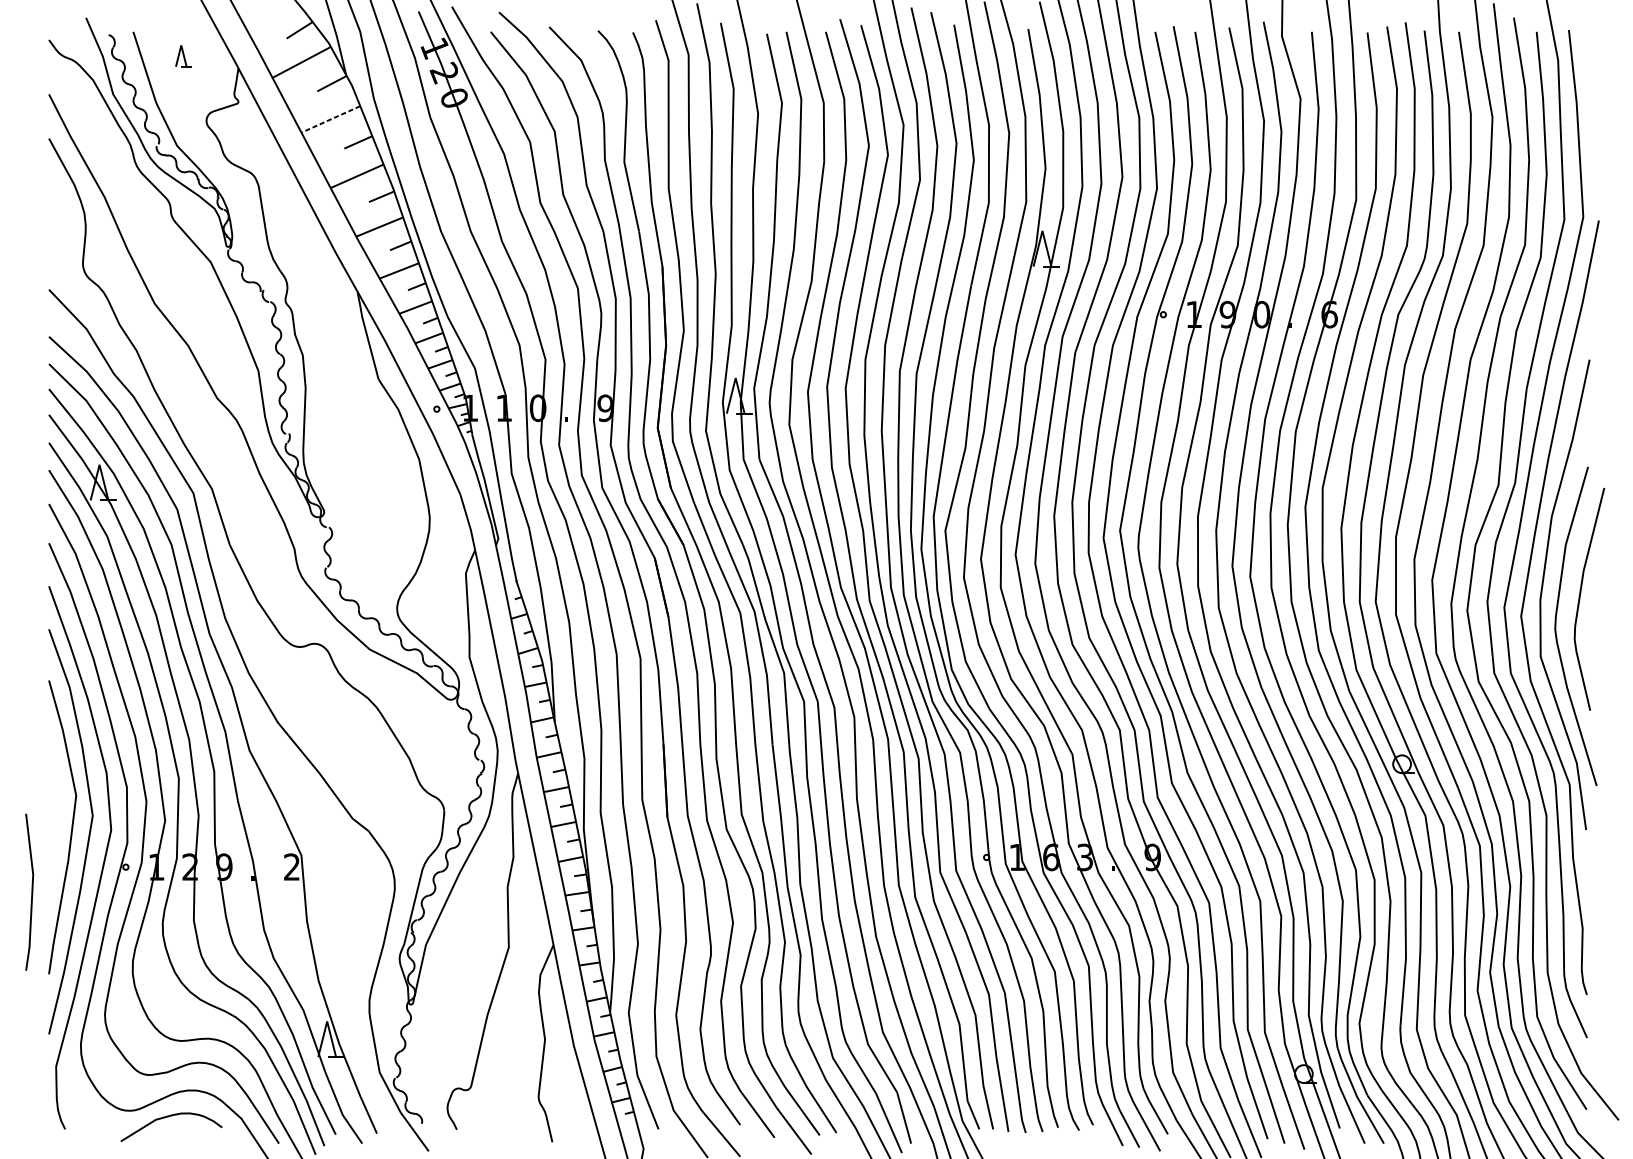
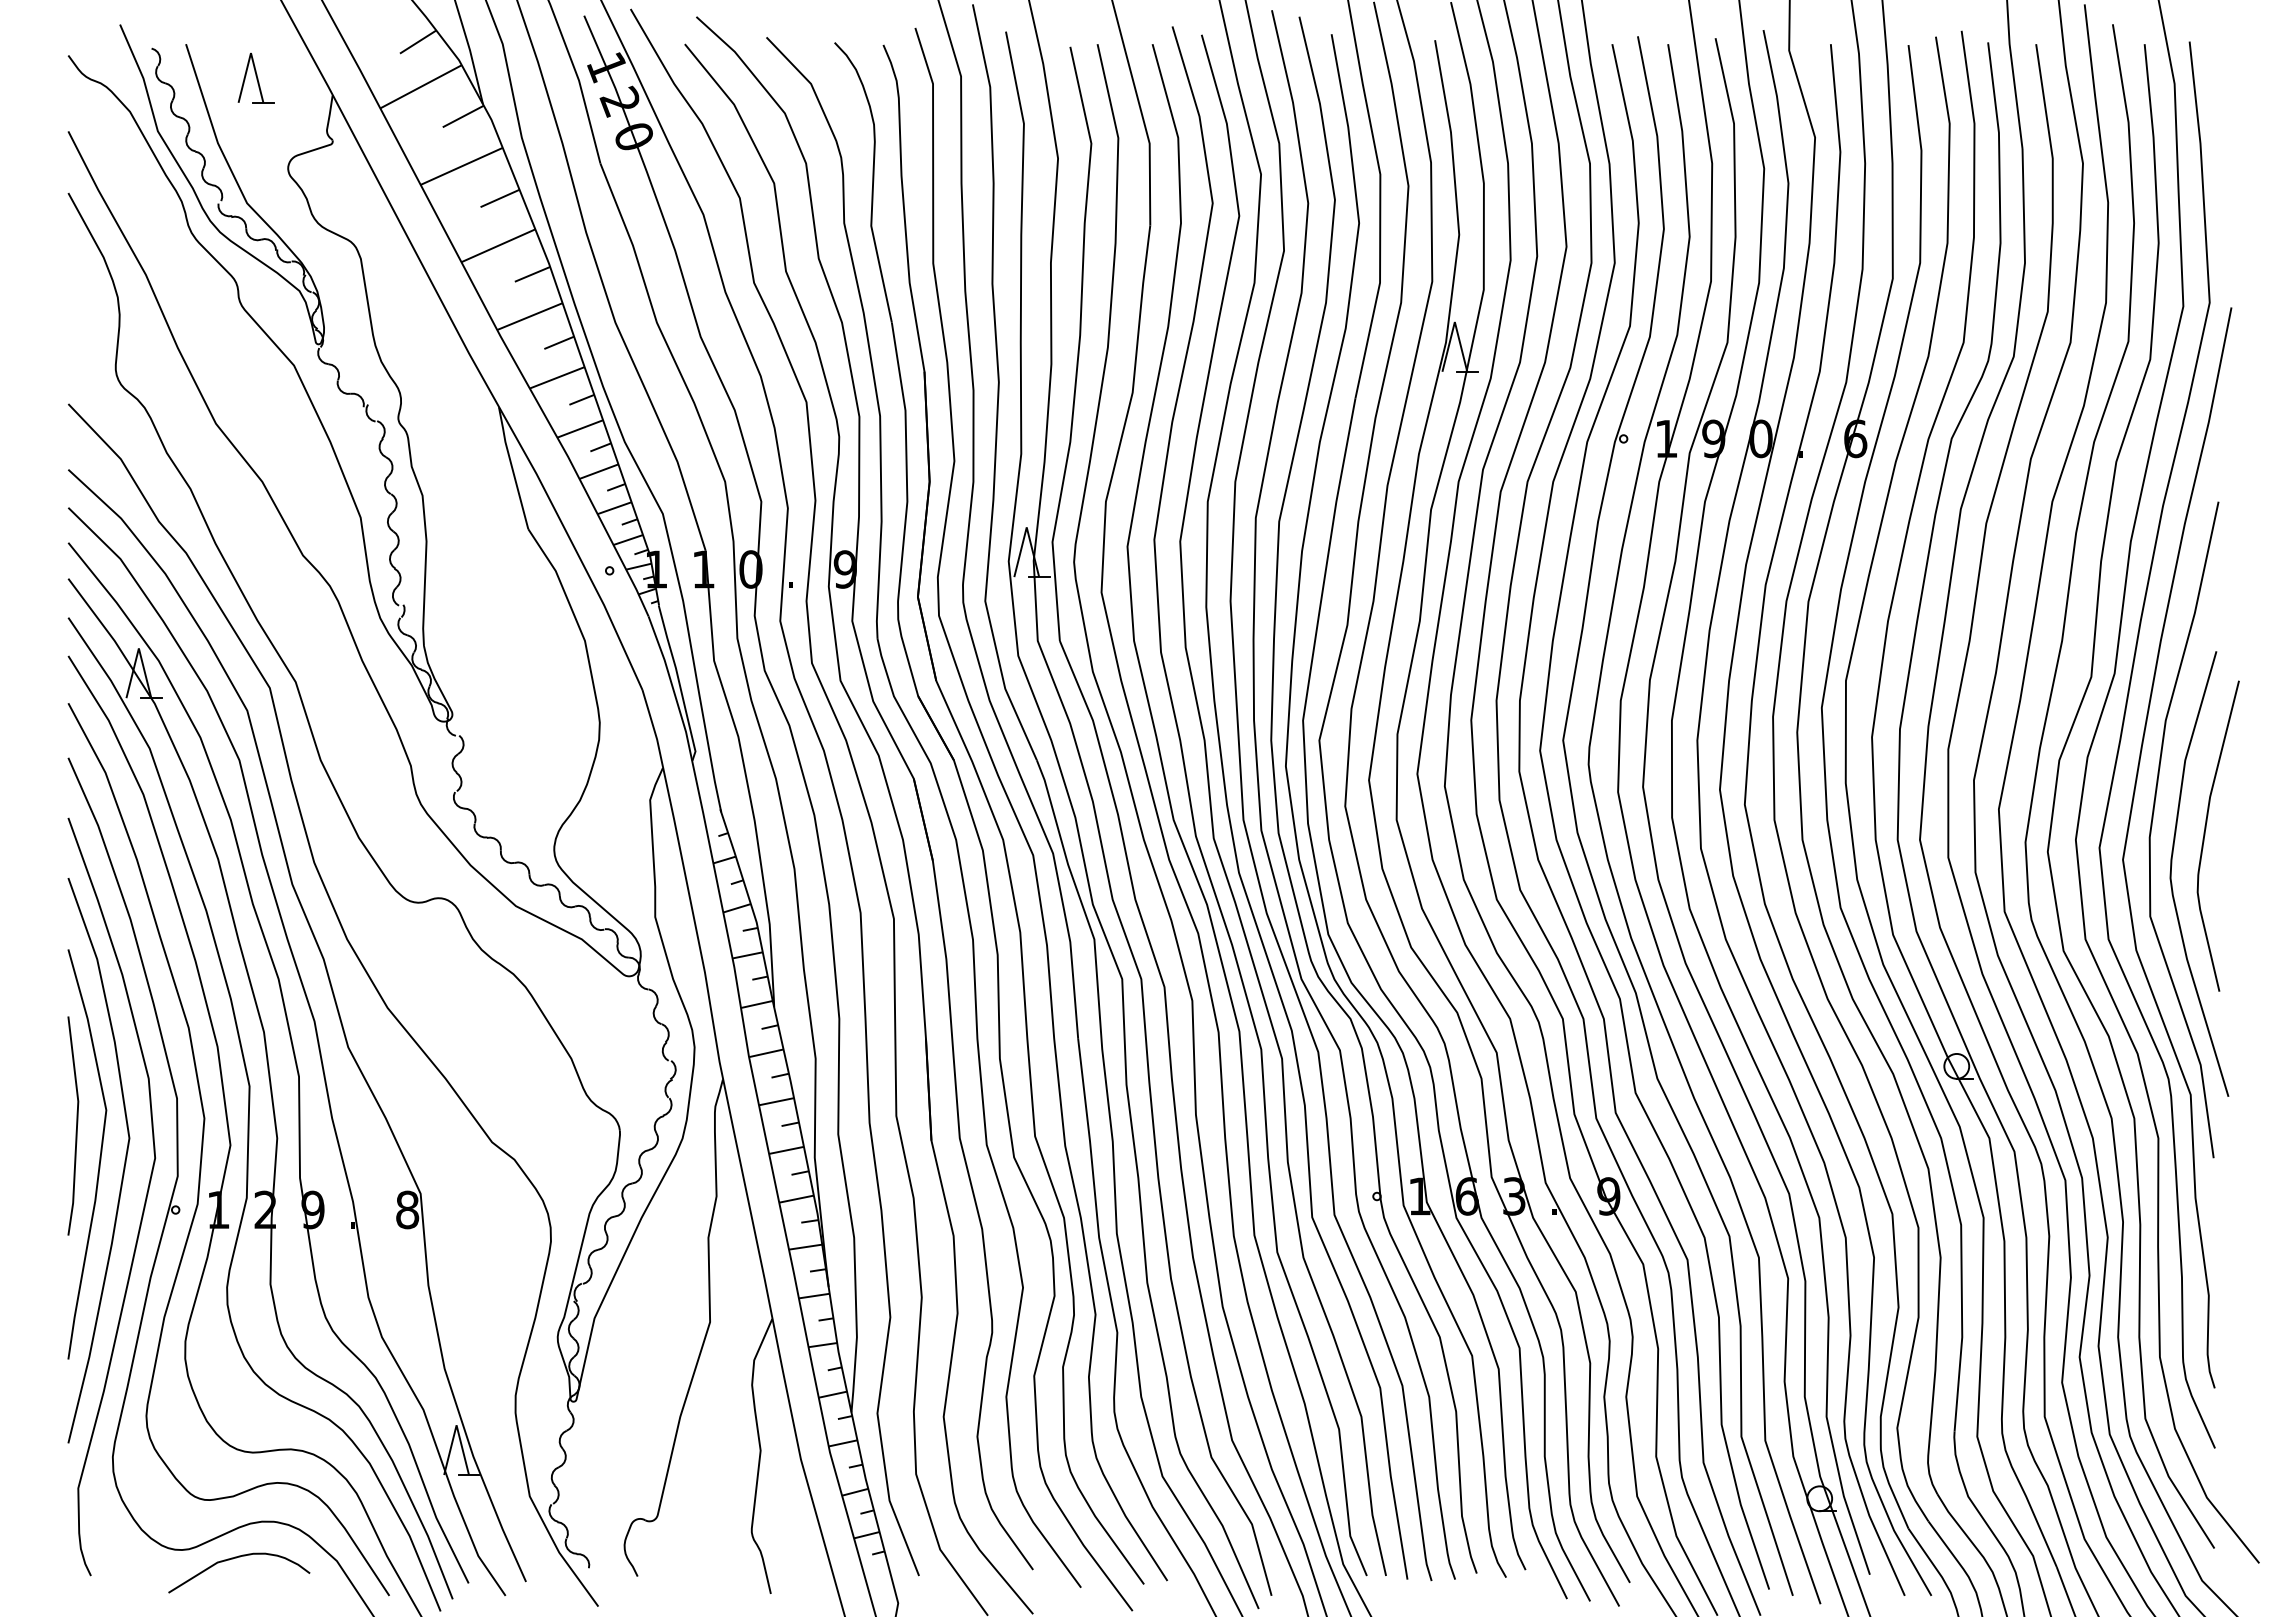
part: (183, 55) -> (255, 77), size x1.67
line: (330, 119) -> (461, 166), dashed -> solid
text: (292, 866) -> (407, 1209), 2 -> 8
line: (31, 891) -> (76, 1125), moved

